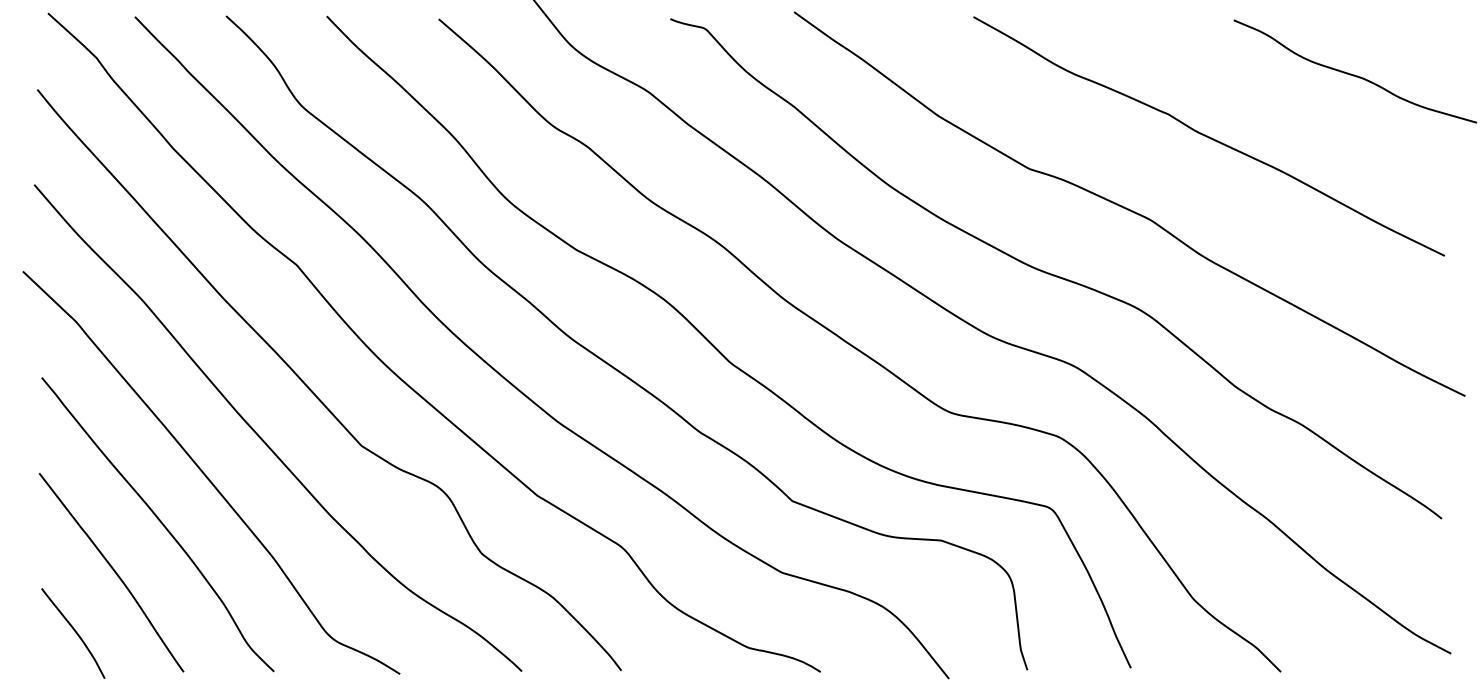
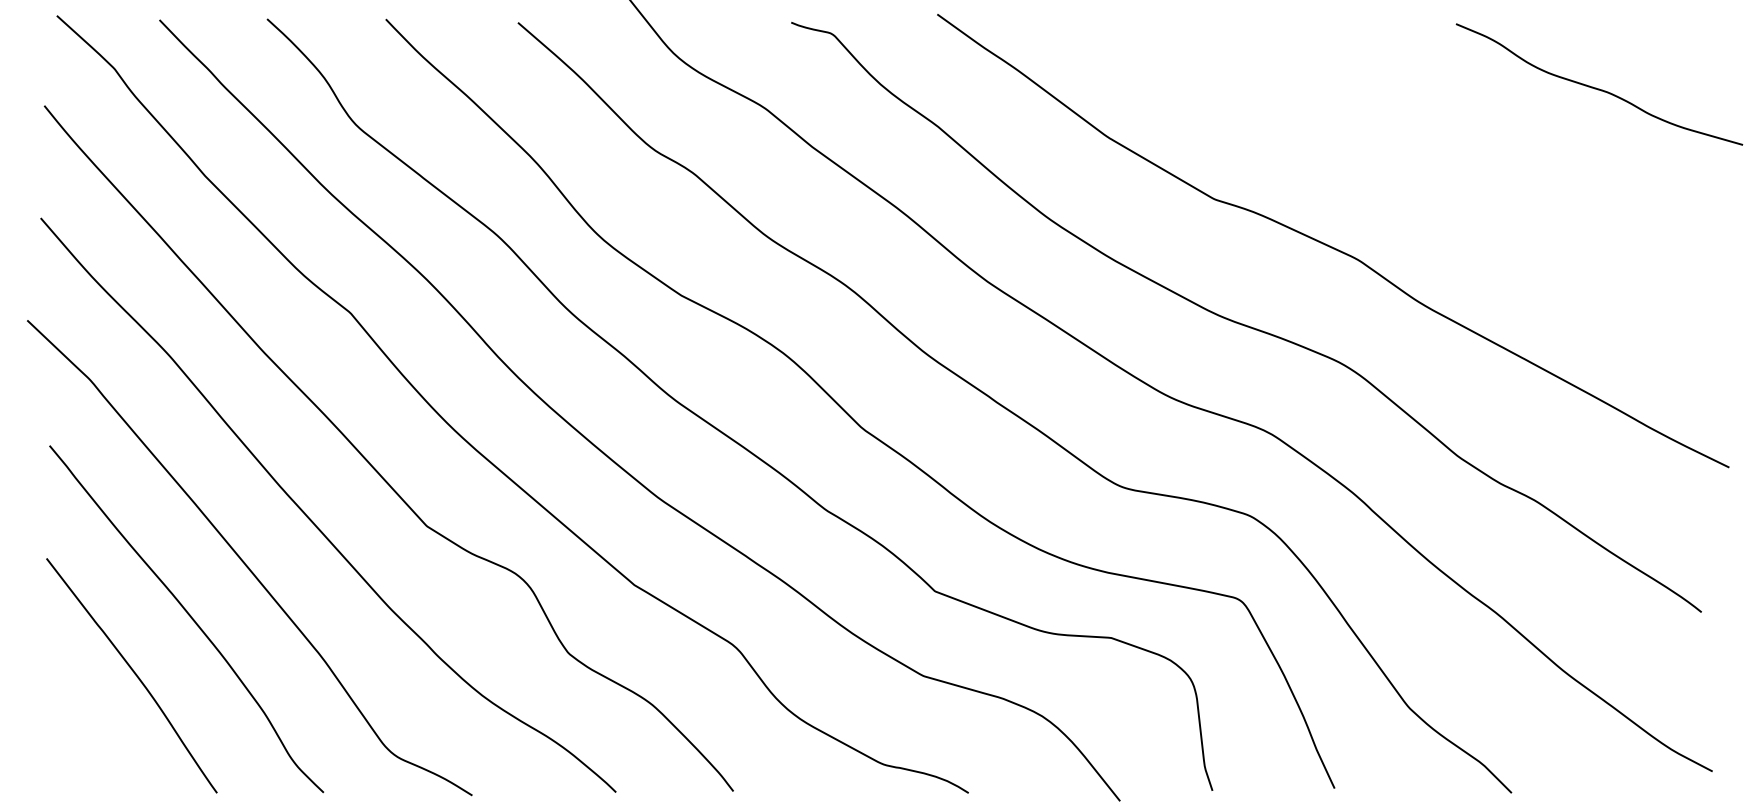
curve: (1207, 135) -> (1425, 160), removed
curve: (74, 631) -> (88, 745), removed

